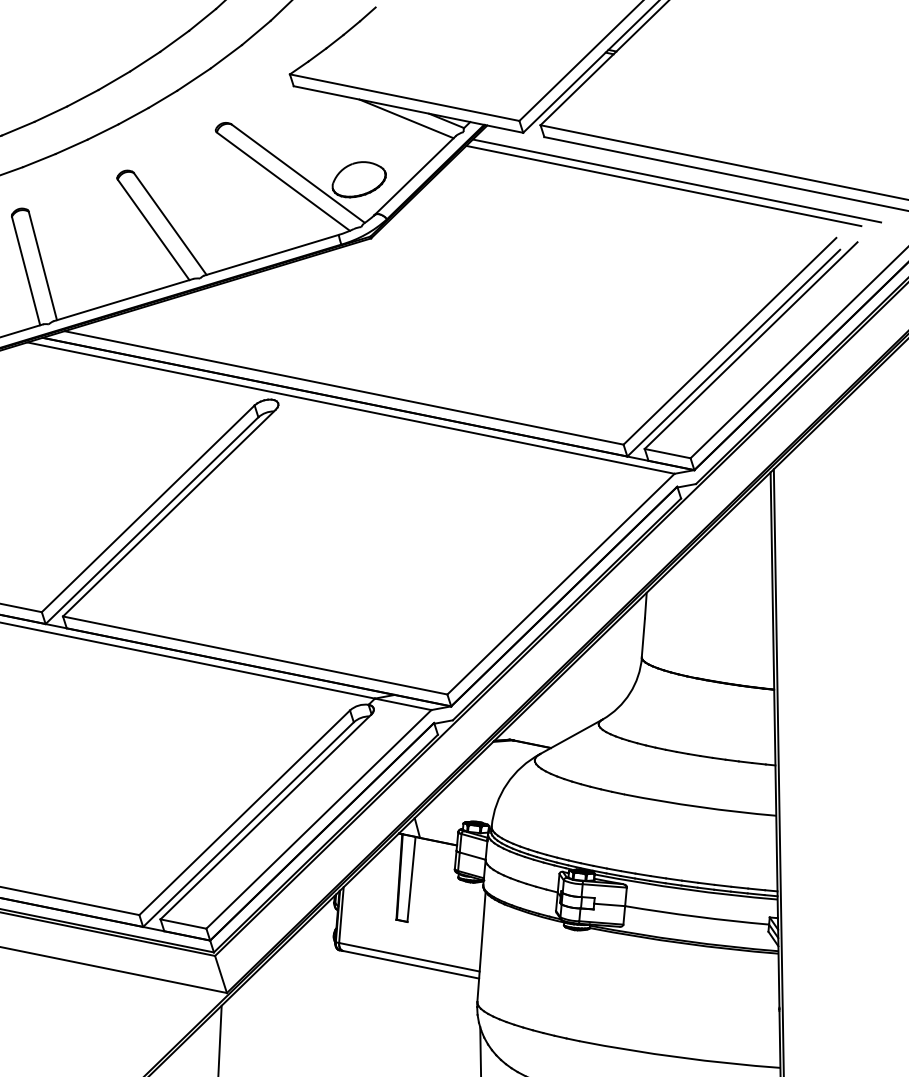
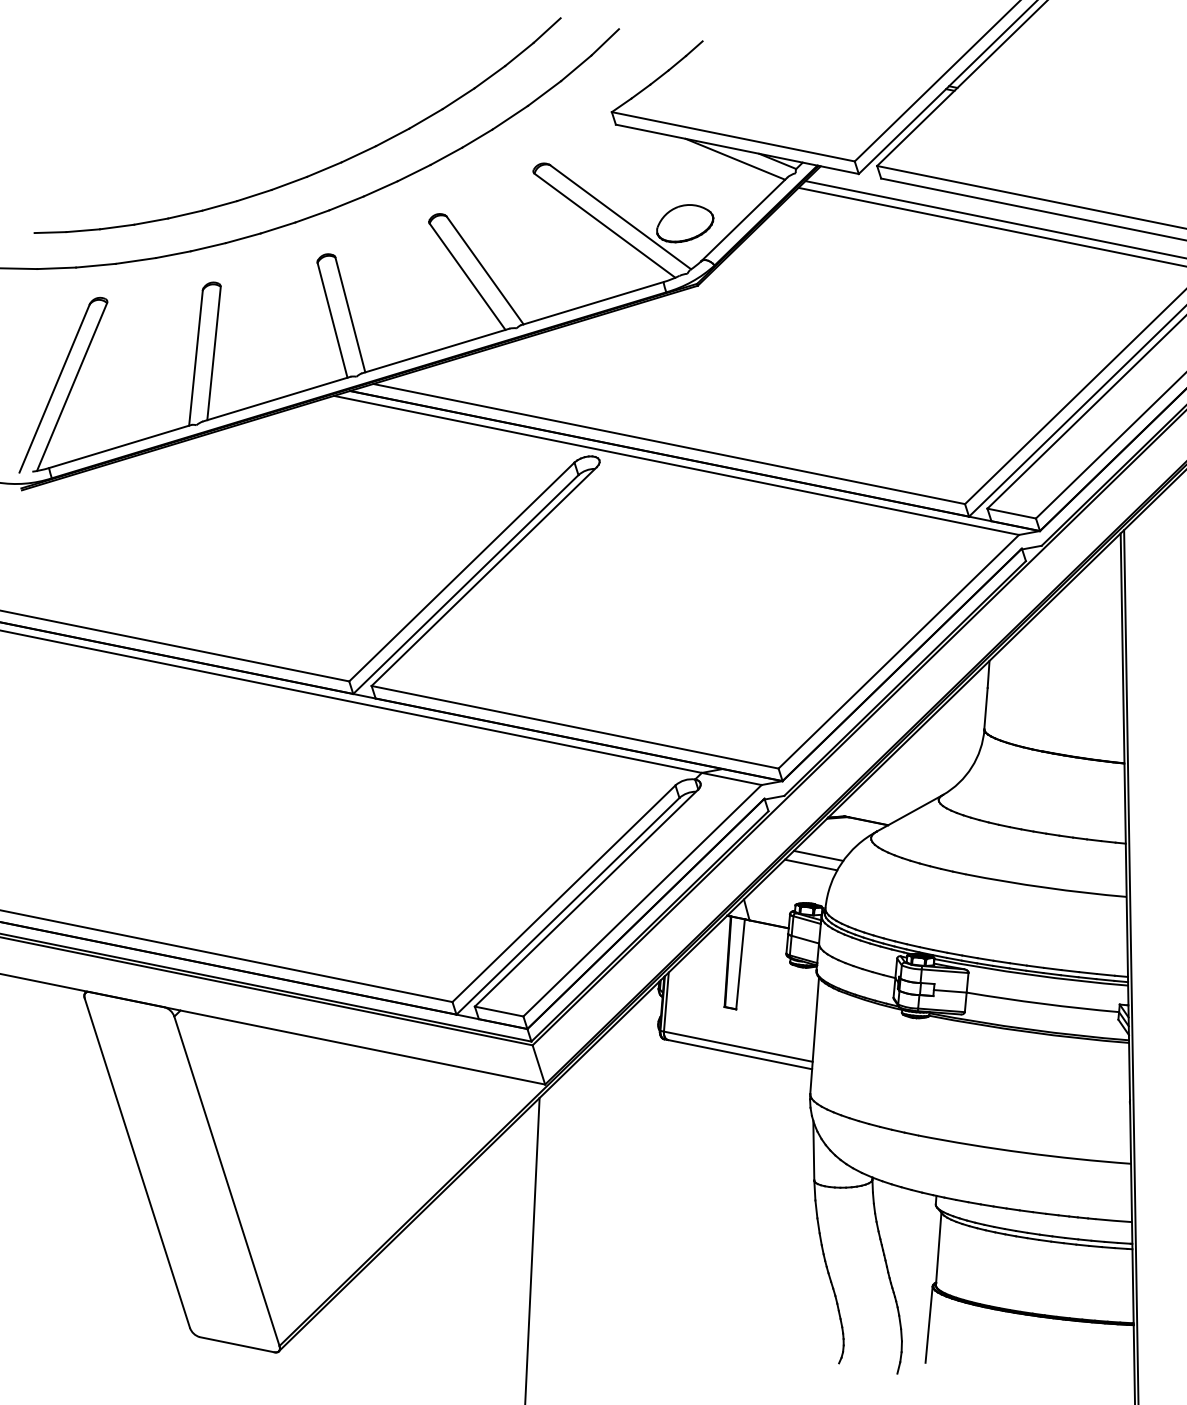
line: (485, 776) -> (818, 855), added
line: (477, 785) -> (810, 864), added

